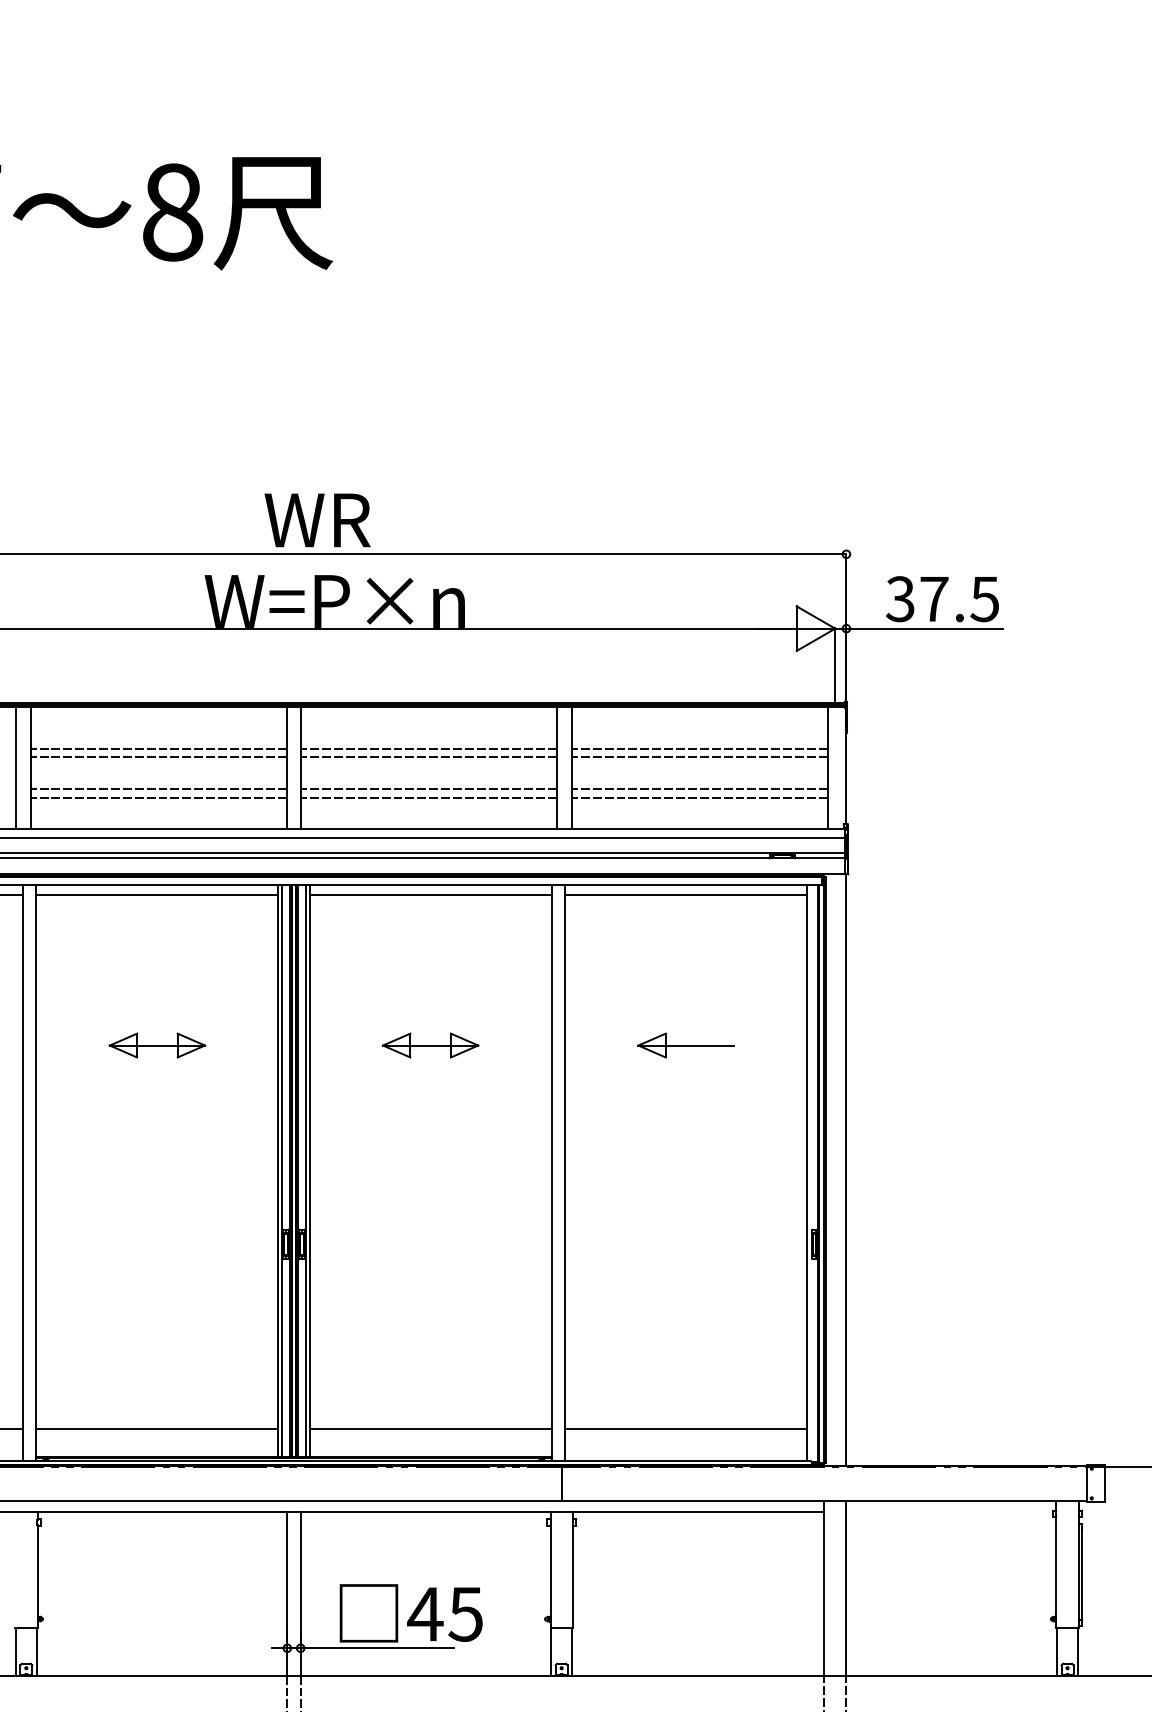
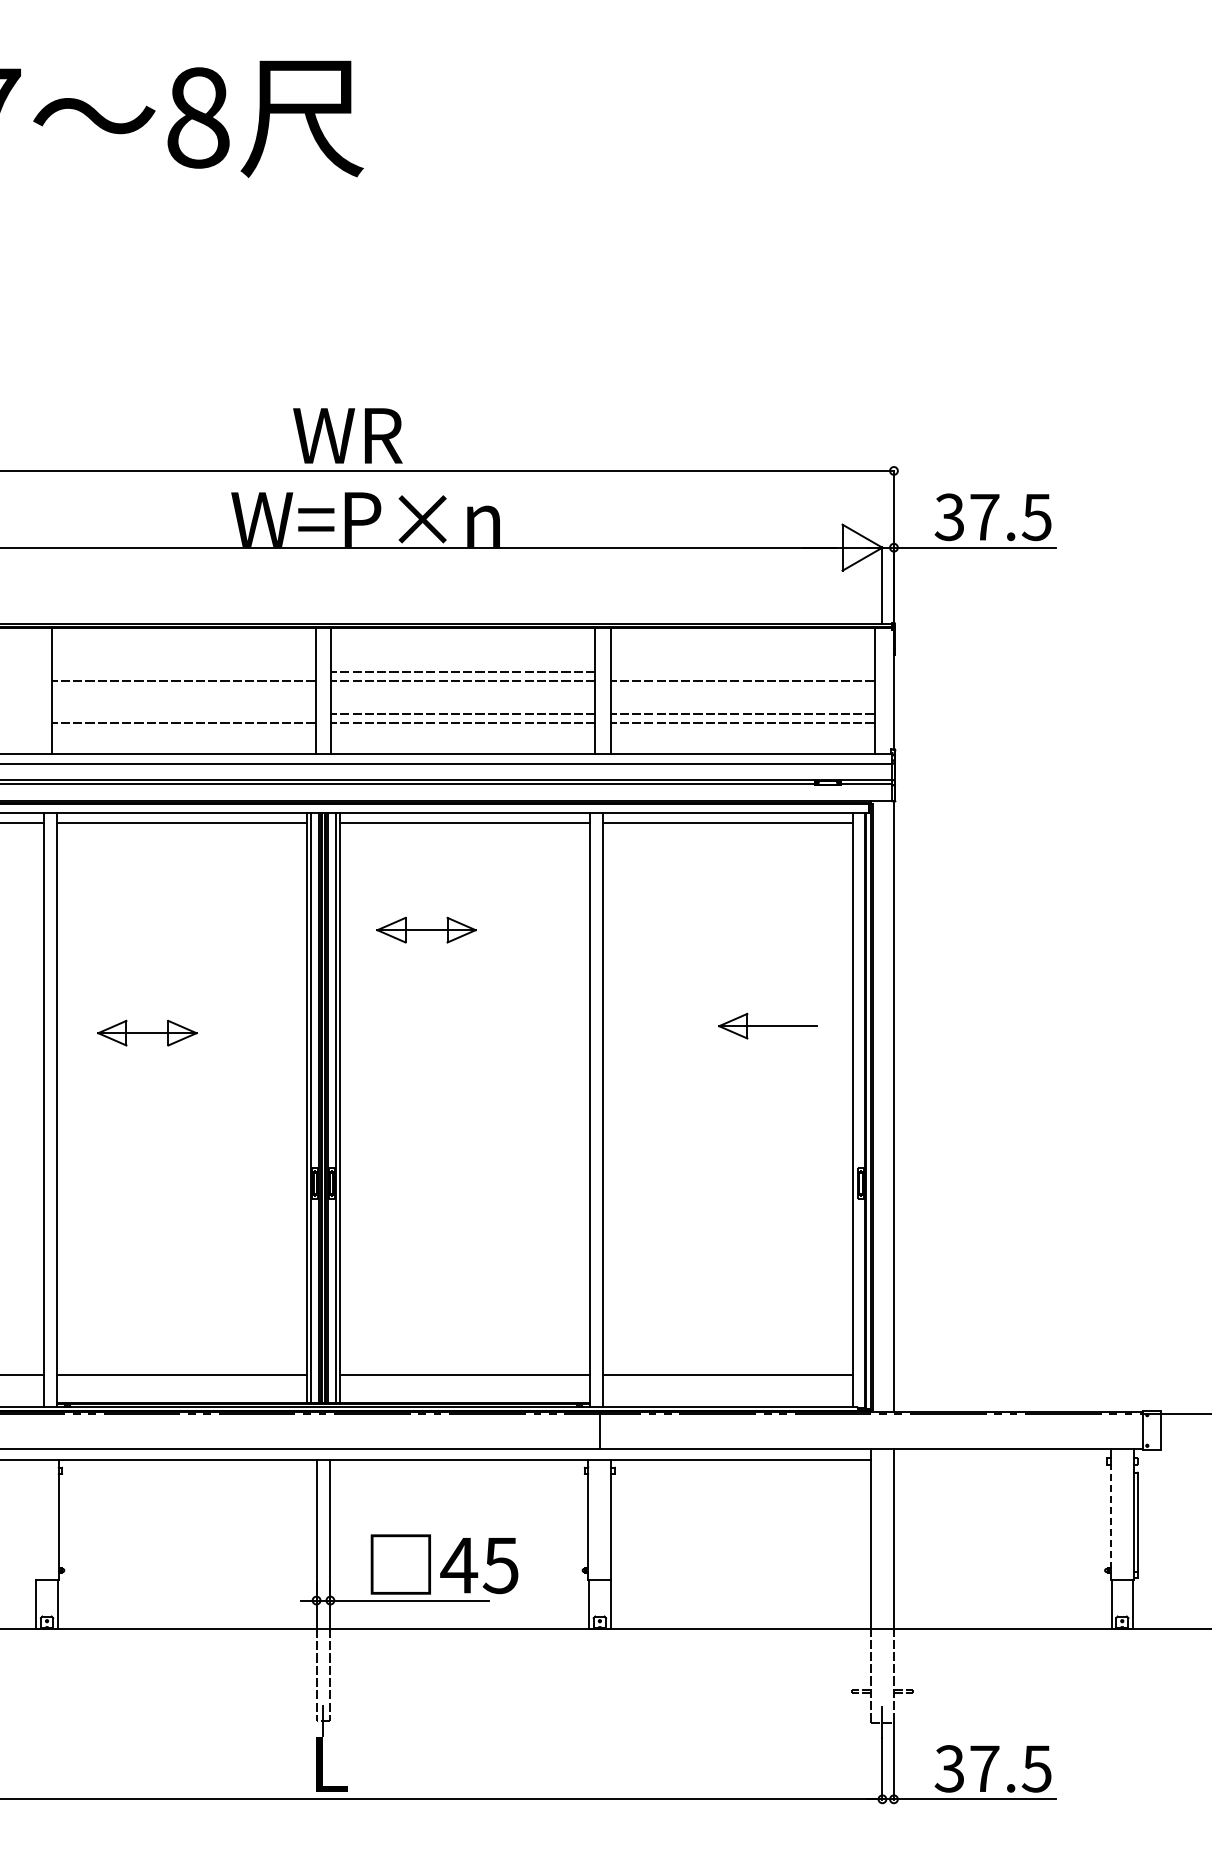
line: (158, 748) -> (183, 671), removed
line: (699, 748) -> (742, 671), removed
line: (16, 767) -> (36, 691), removed
line: (158, 789) -> (183, 713), removed
part: (157, 1044) -> (147, 1032), moved
part: (430, 1044) -> (426, 929), moved
part: (685, 1044) -> (767, 1025), moved
line: (1056, 1572) -> (1110, 1522), solid -> dashed

